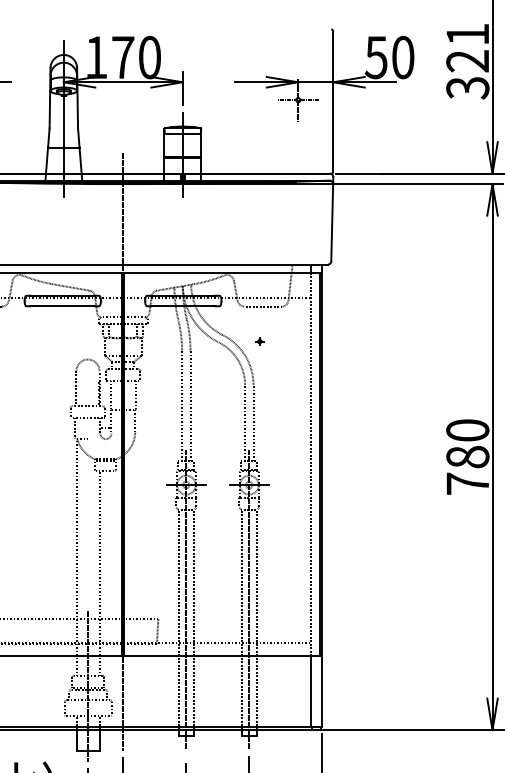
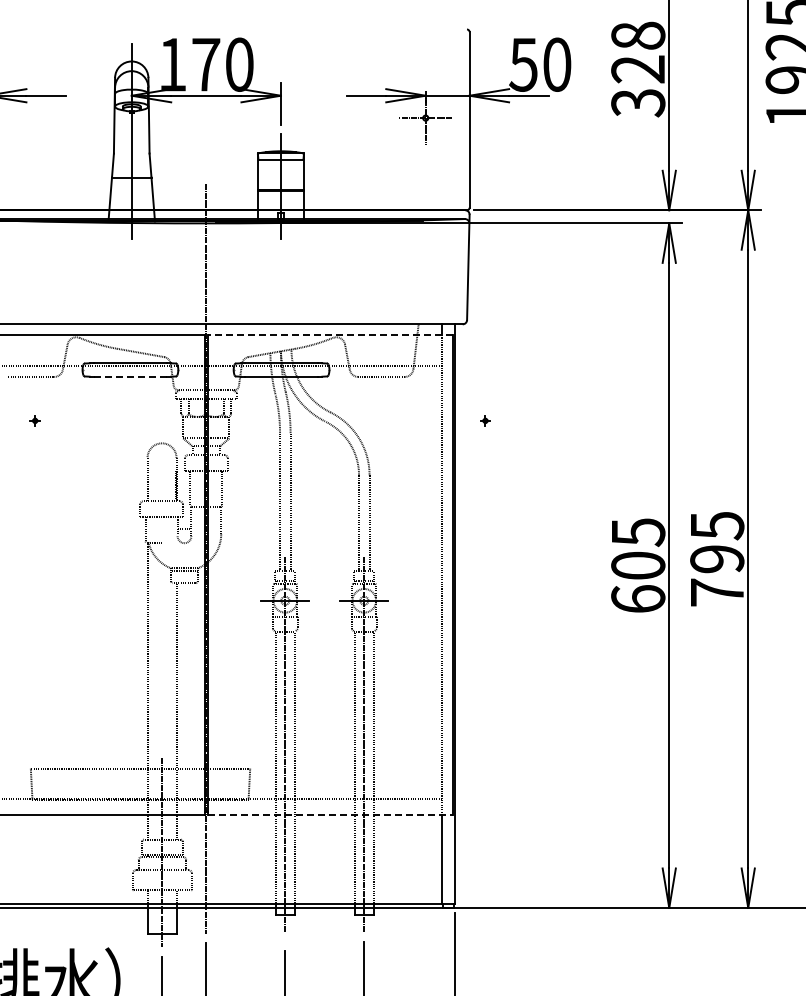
text: (468, 34) -> (638, 35), 321 -> 328
line: (222, 272) -> (330, 334), solid -> dashed
line: (62, 306) -> (130, 376), solid -> dashed
part: (259, 341) -> (485, 420), moved
text: (468, 456) -> (638, 565), 780 -> 605
line: (222, 655) -> (330, 814), solid -> dashed

